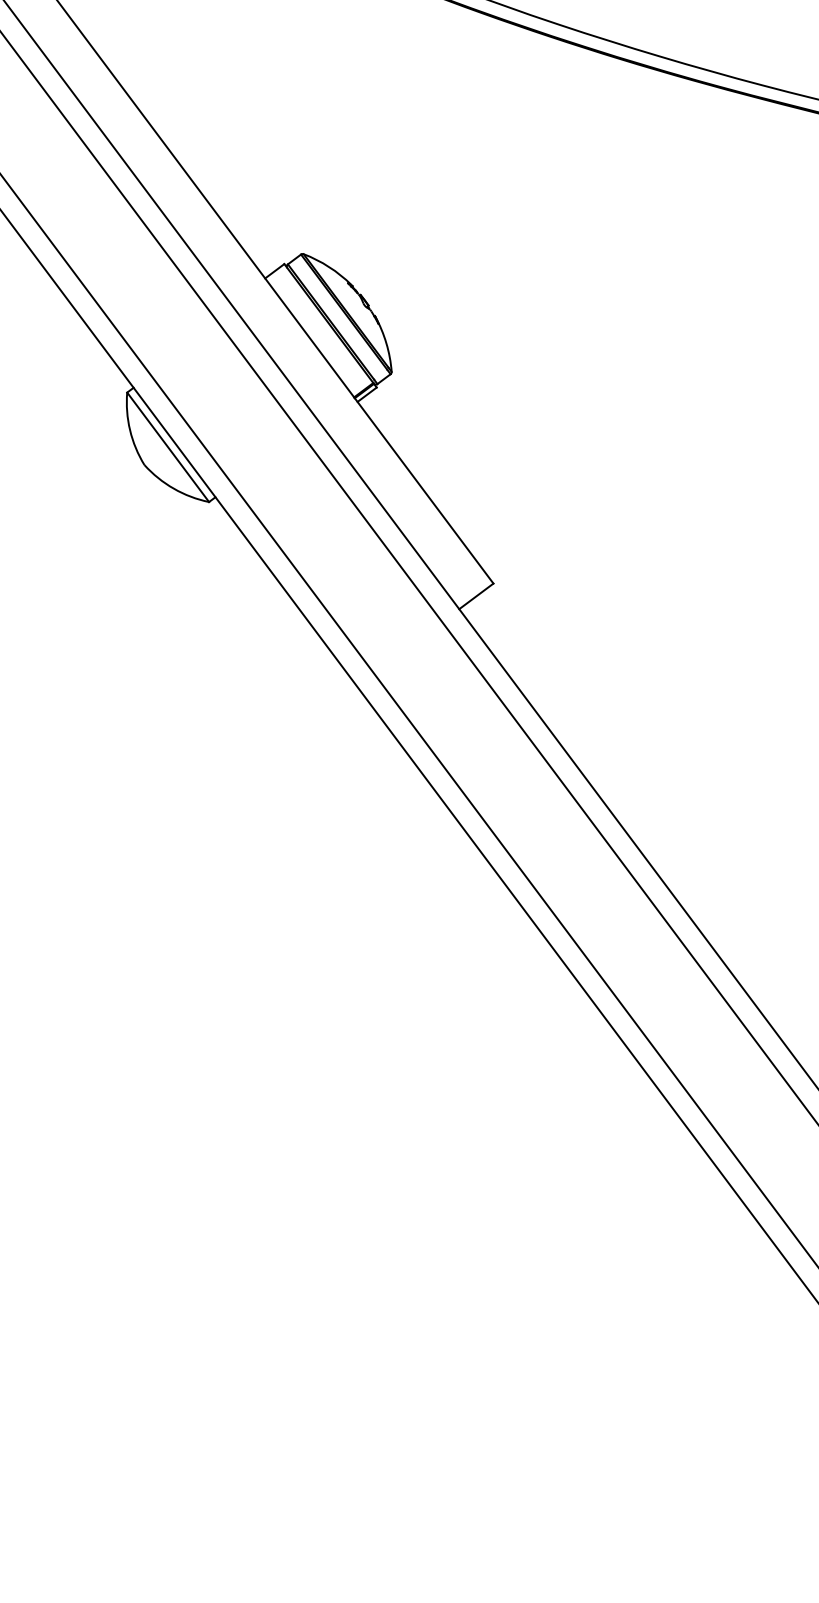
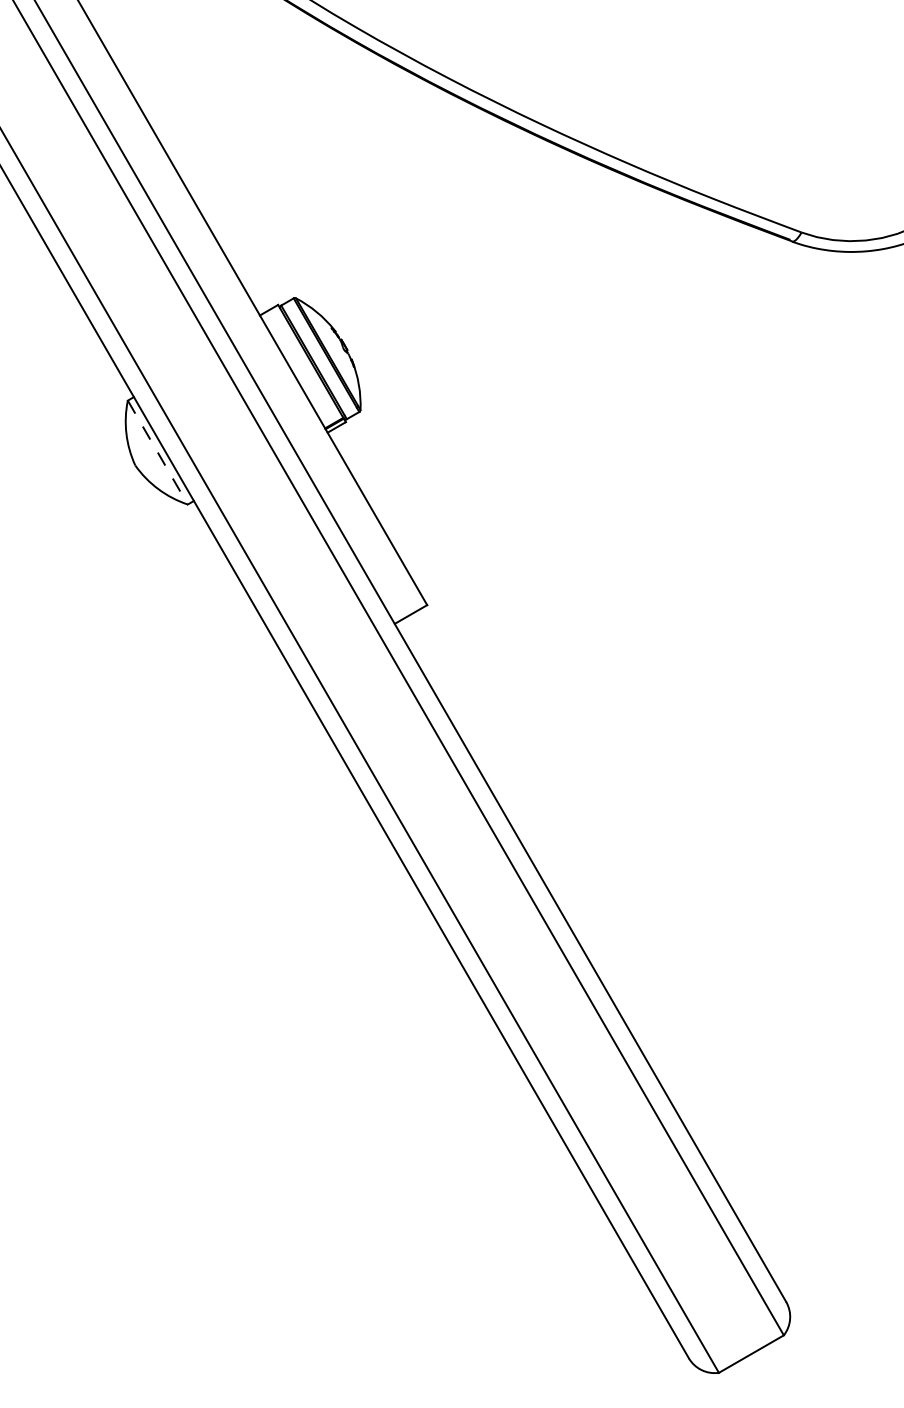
line: (167, 447) -> (157, 452), solid -> dashed

